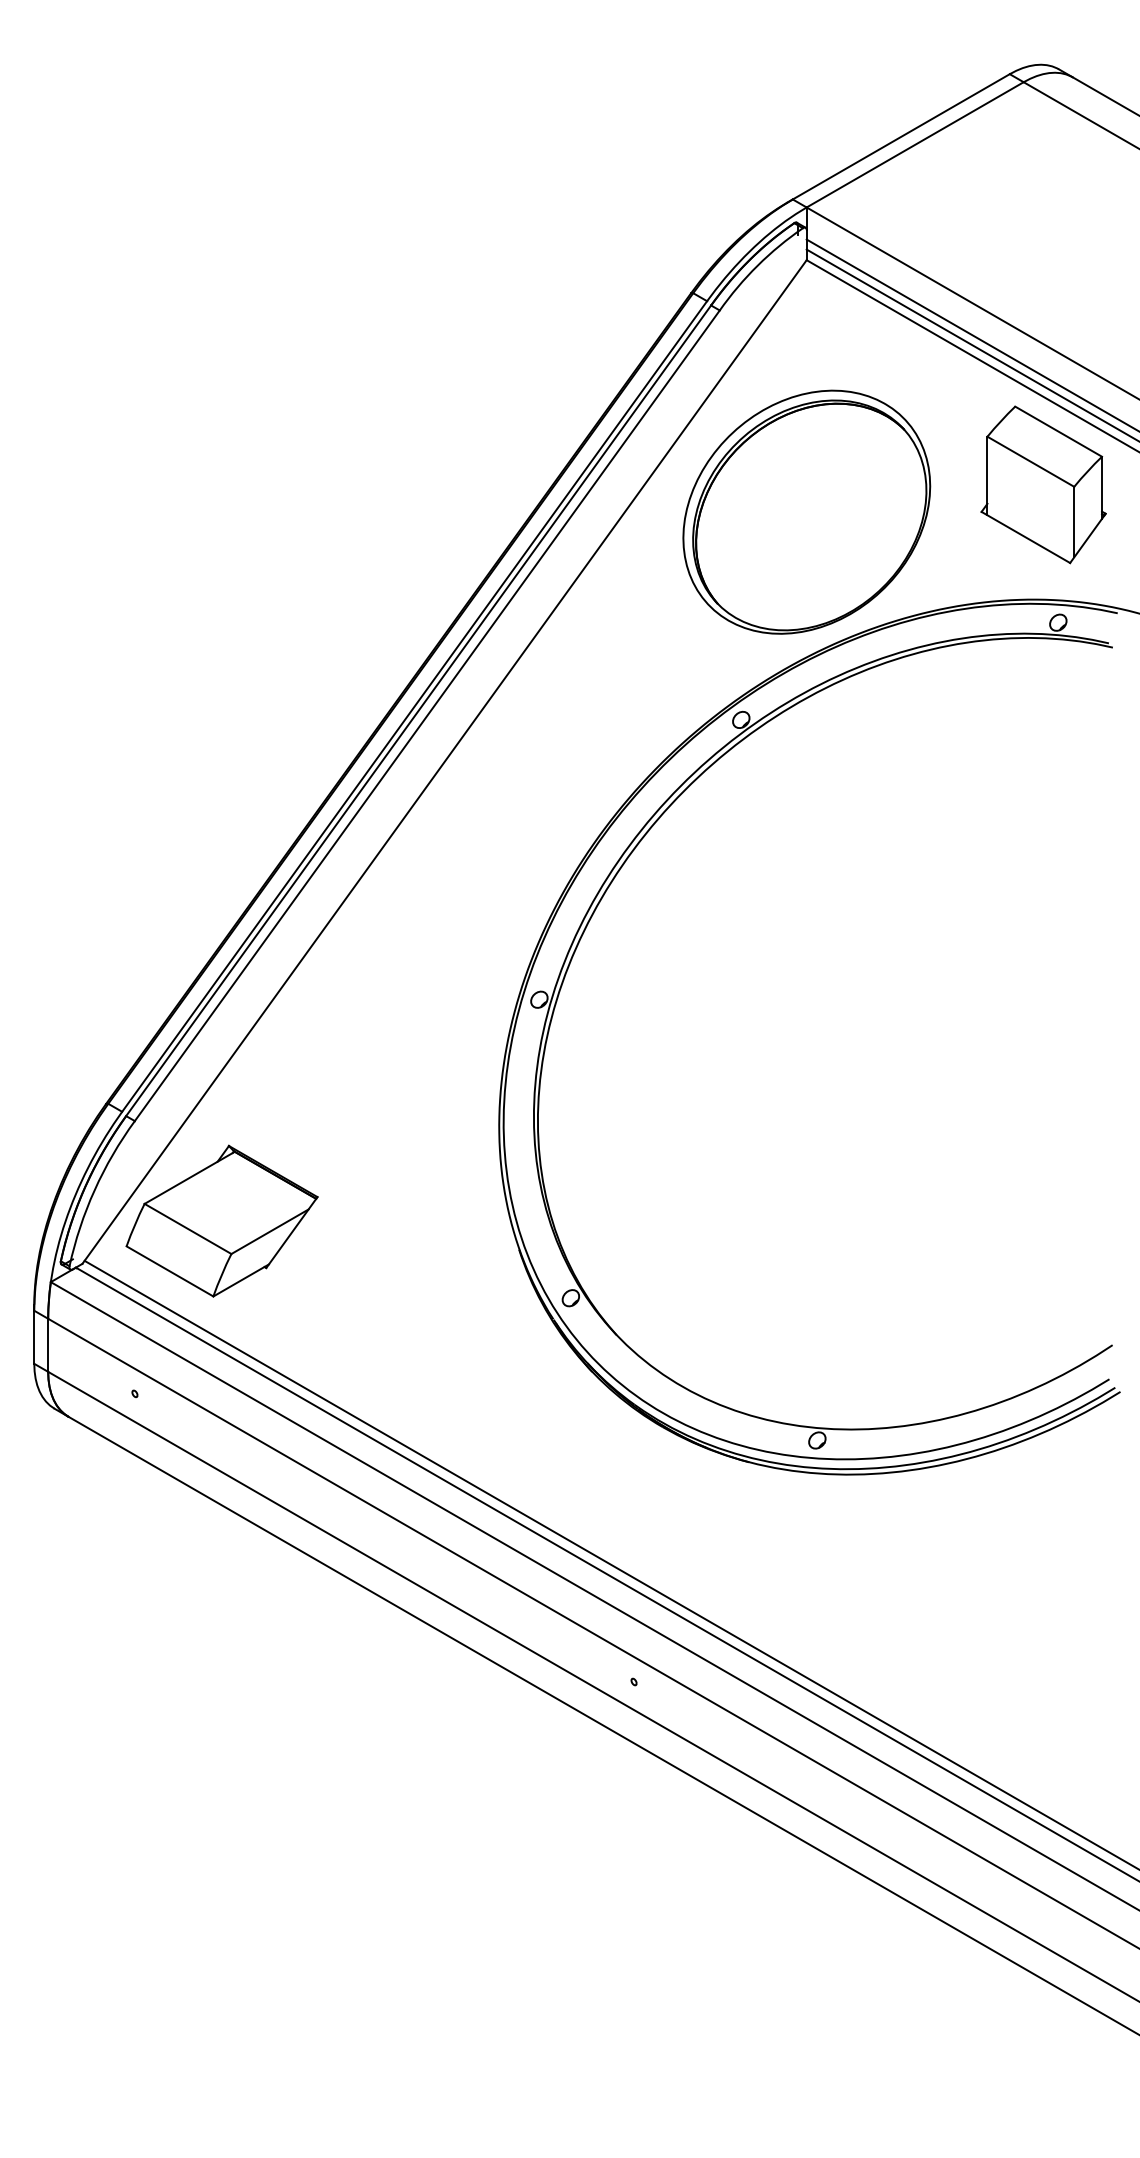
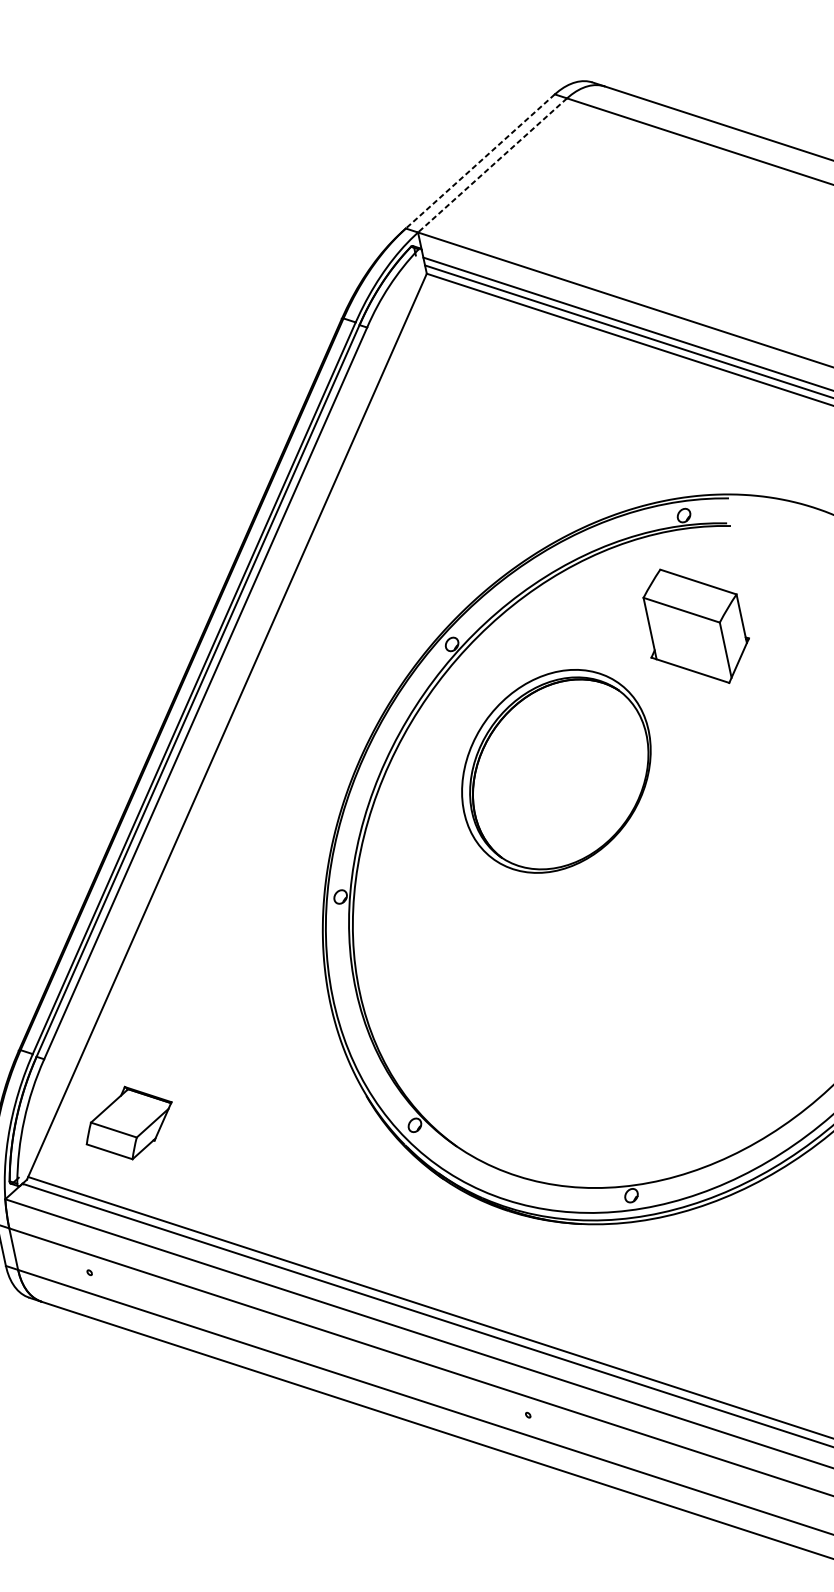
line: (900, 137) -> (479, 162), solid -> dashed
line: (914, 145) -> (492, 166), solid -> dashed
part: (1043, 484) -> (695, 625), moved
part: (806, 511) -> (556, 770), moved
part: (221, 1220) -> (128, 1122), size x0.6

